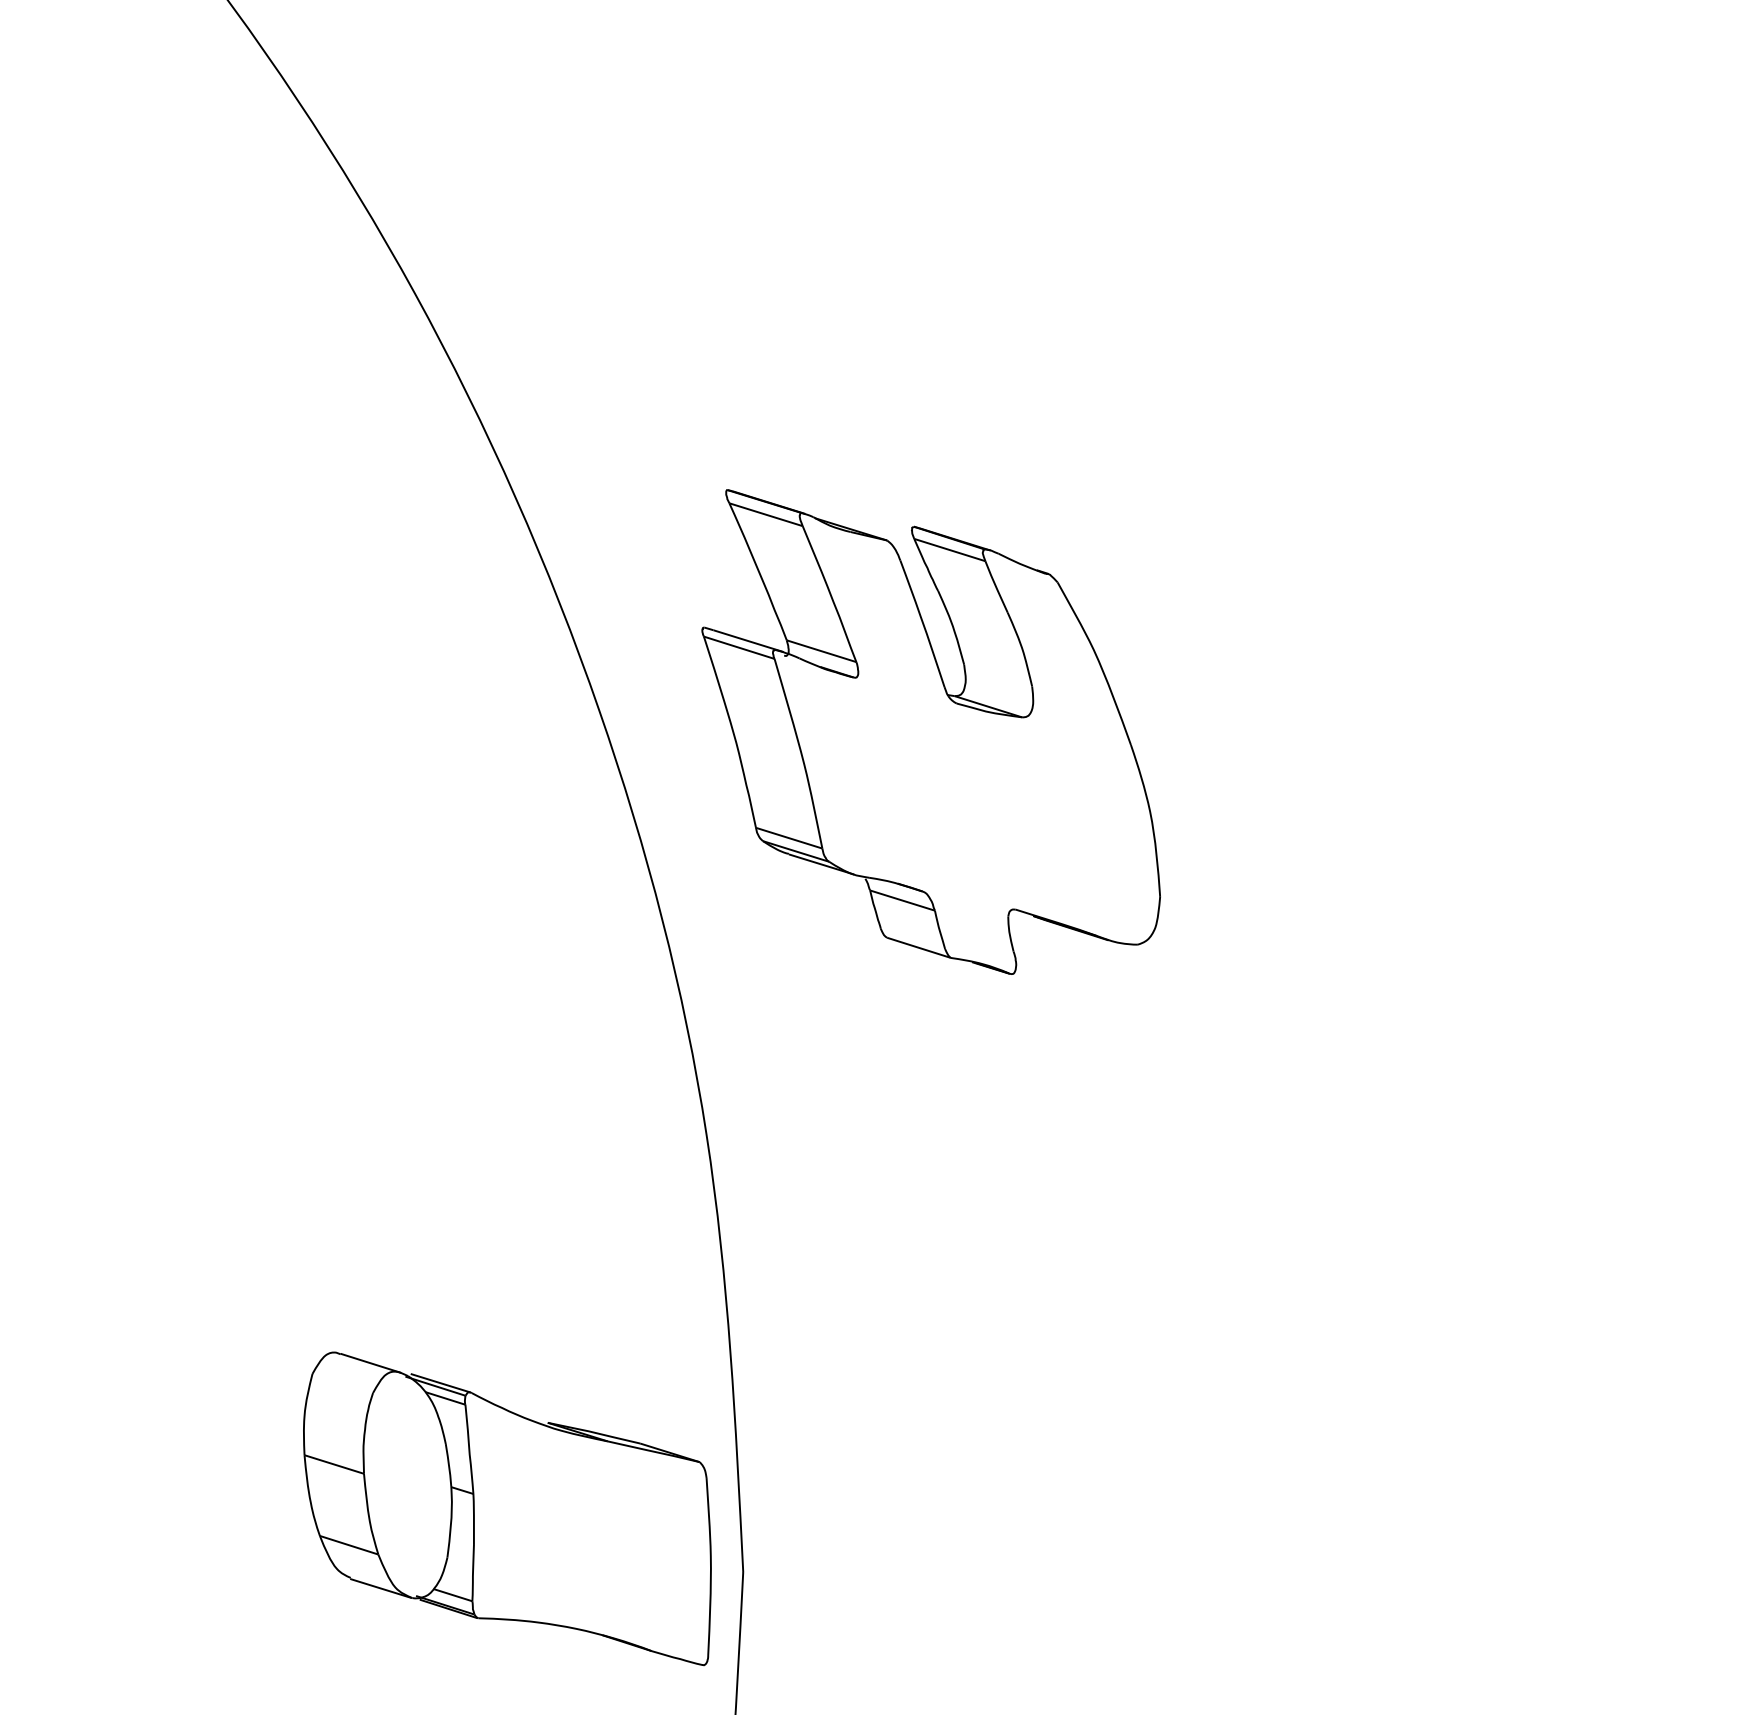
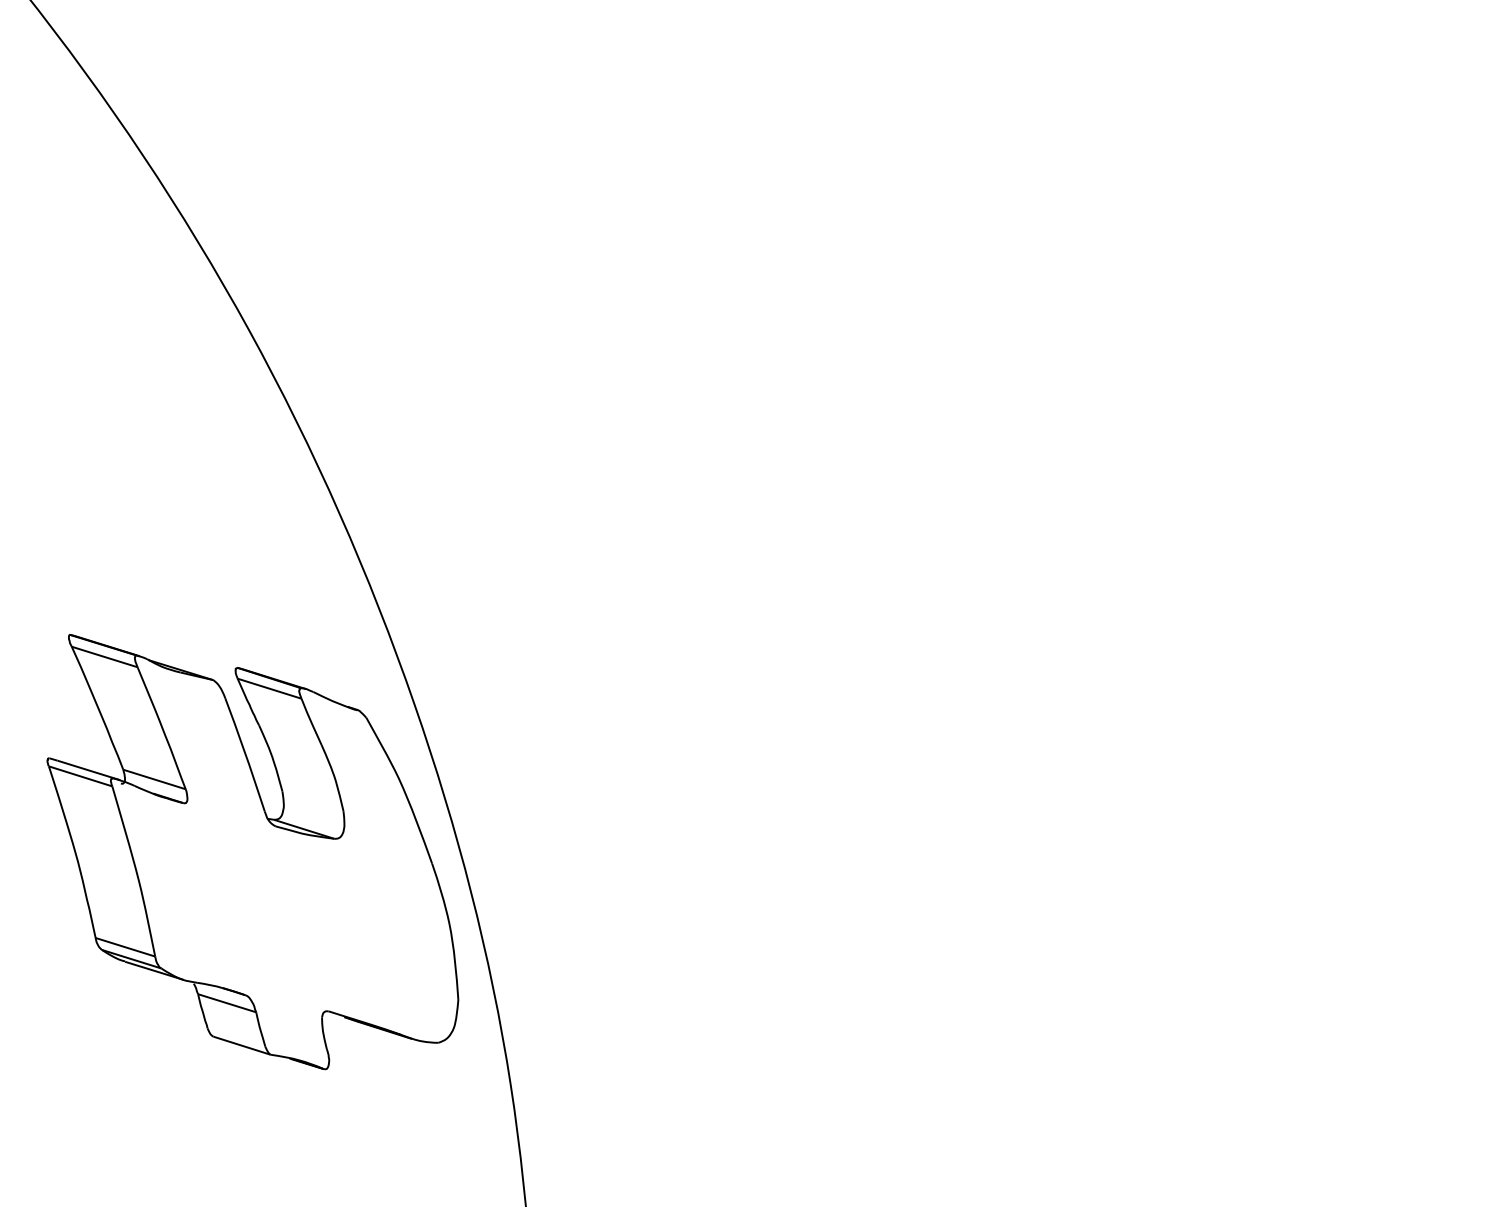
part: (930, 731) -> (252, 851), moved

